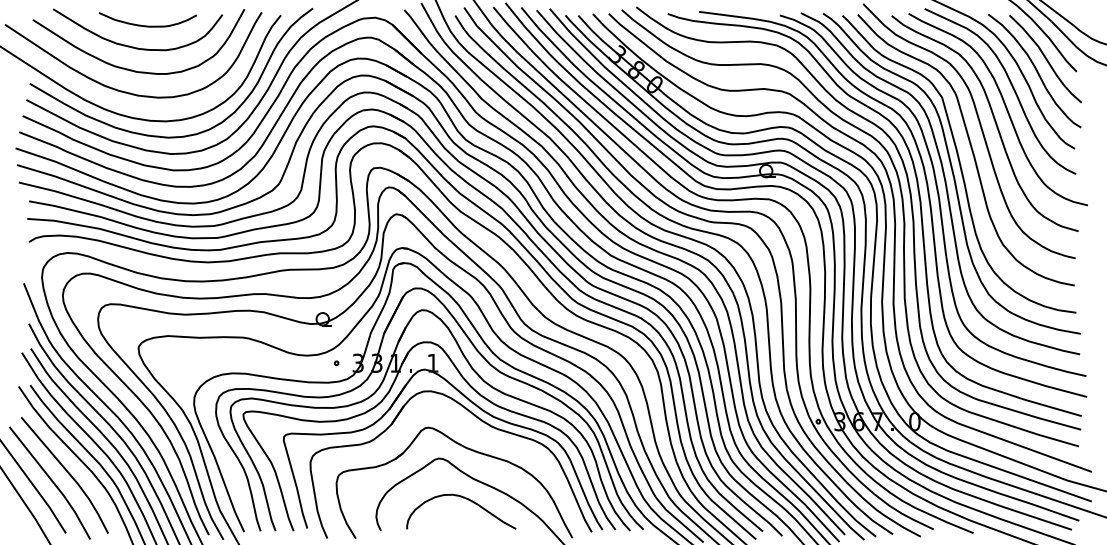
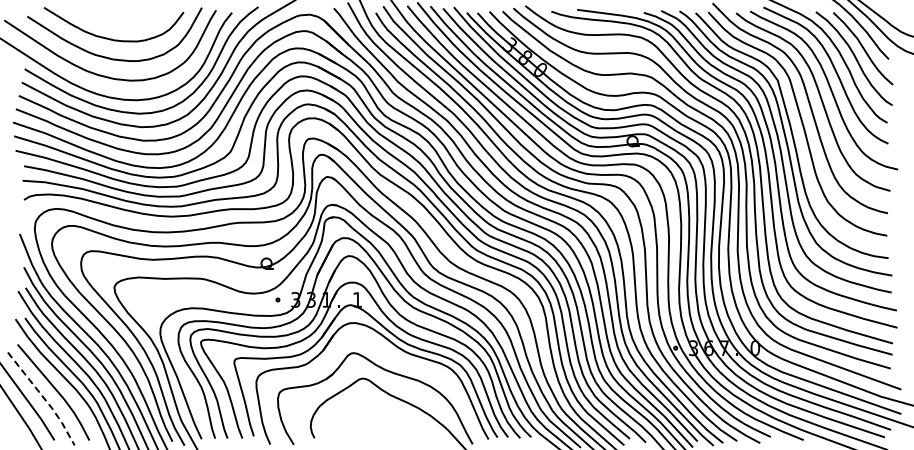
curve: (145, 24) -> (120, 20), removed
line: (53, 482) -> (44, 398), solid -> dashed
curve: (465, 499) -> (384, 412), removed

